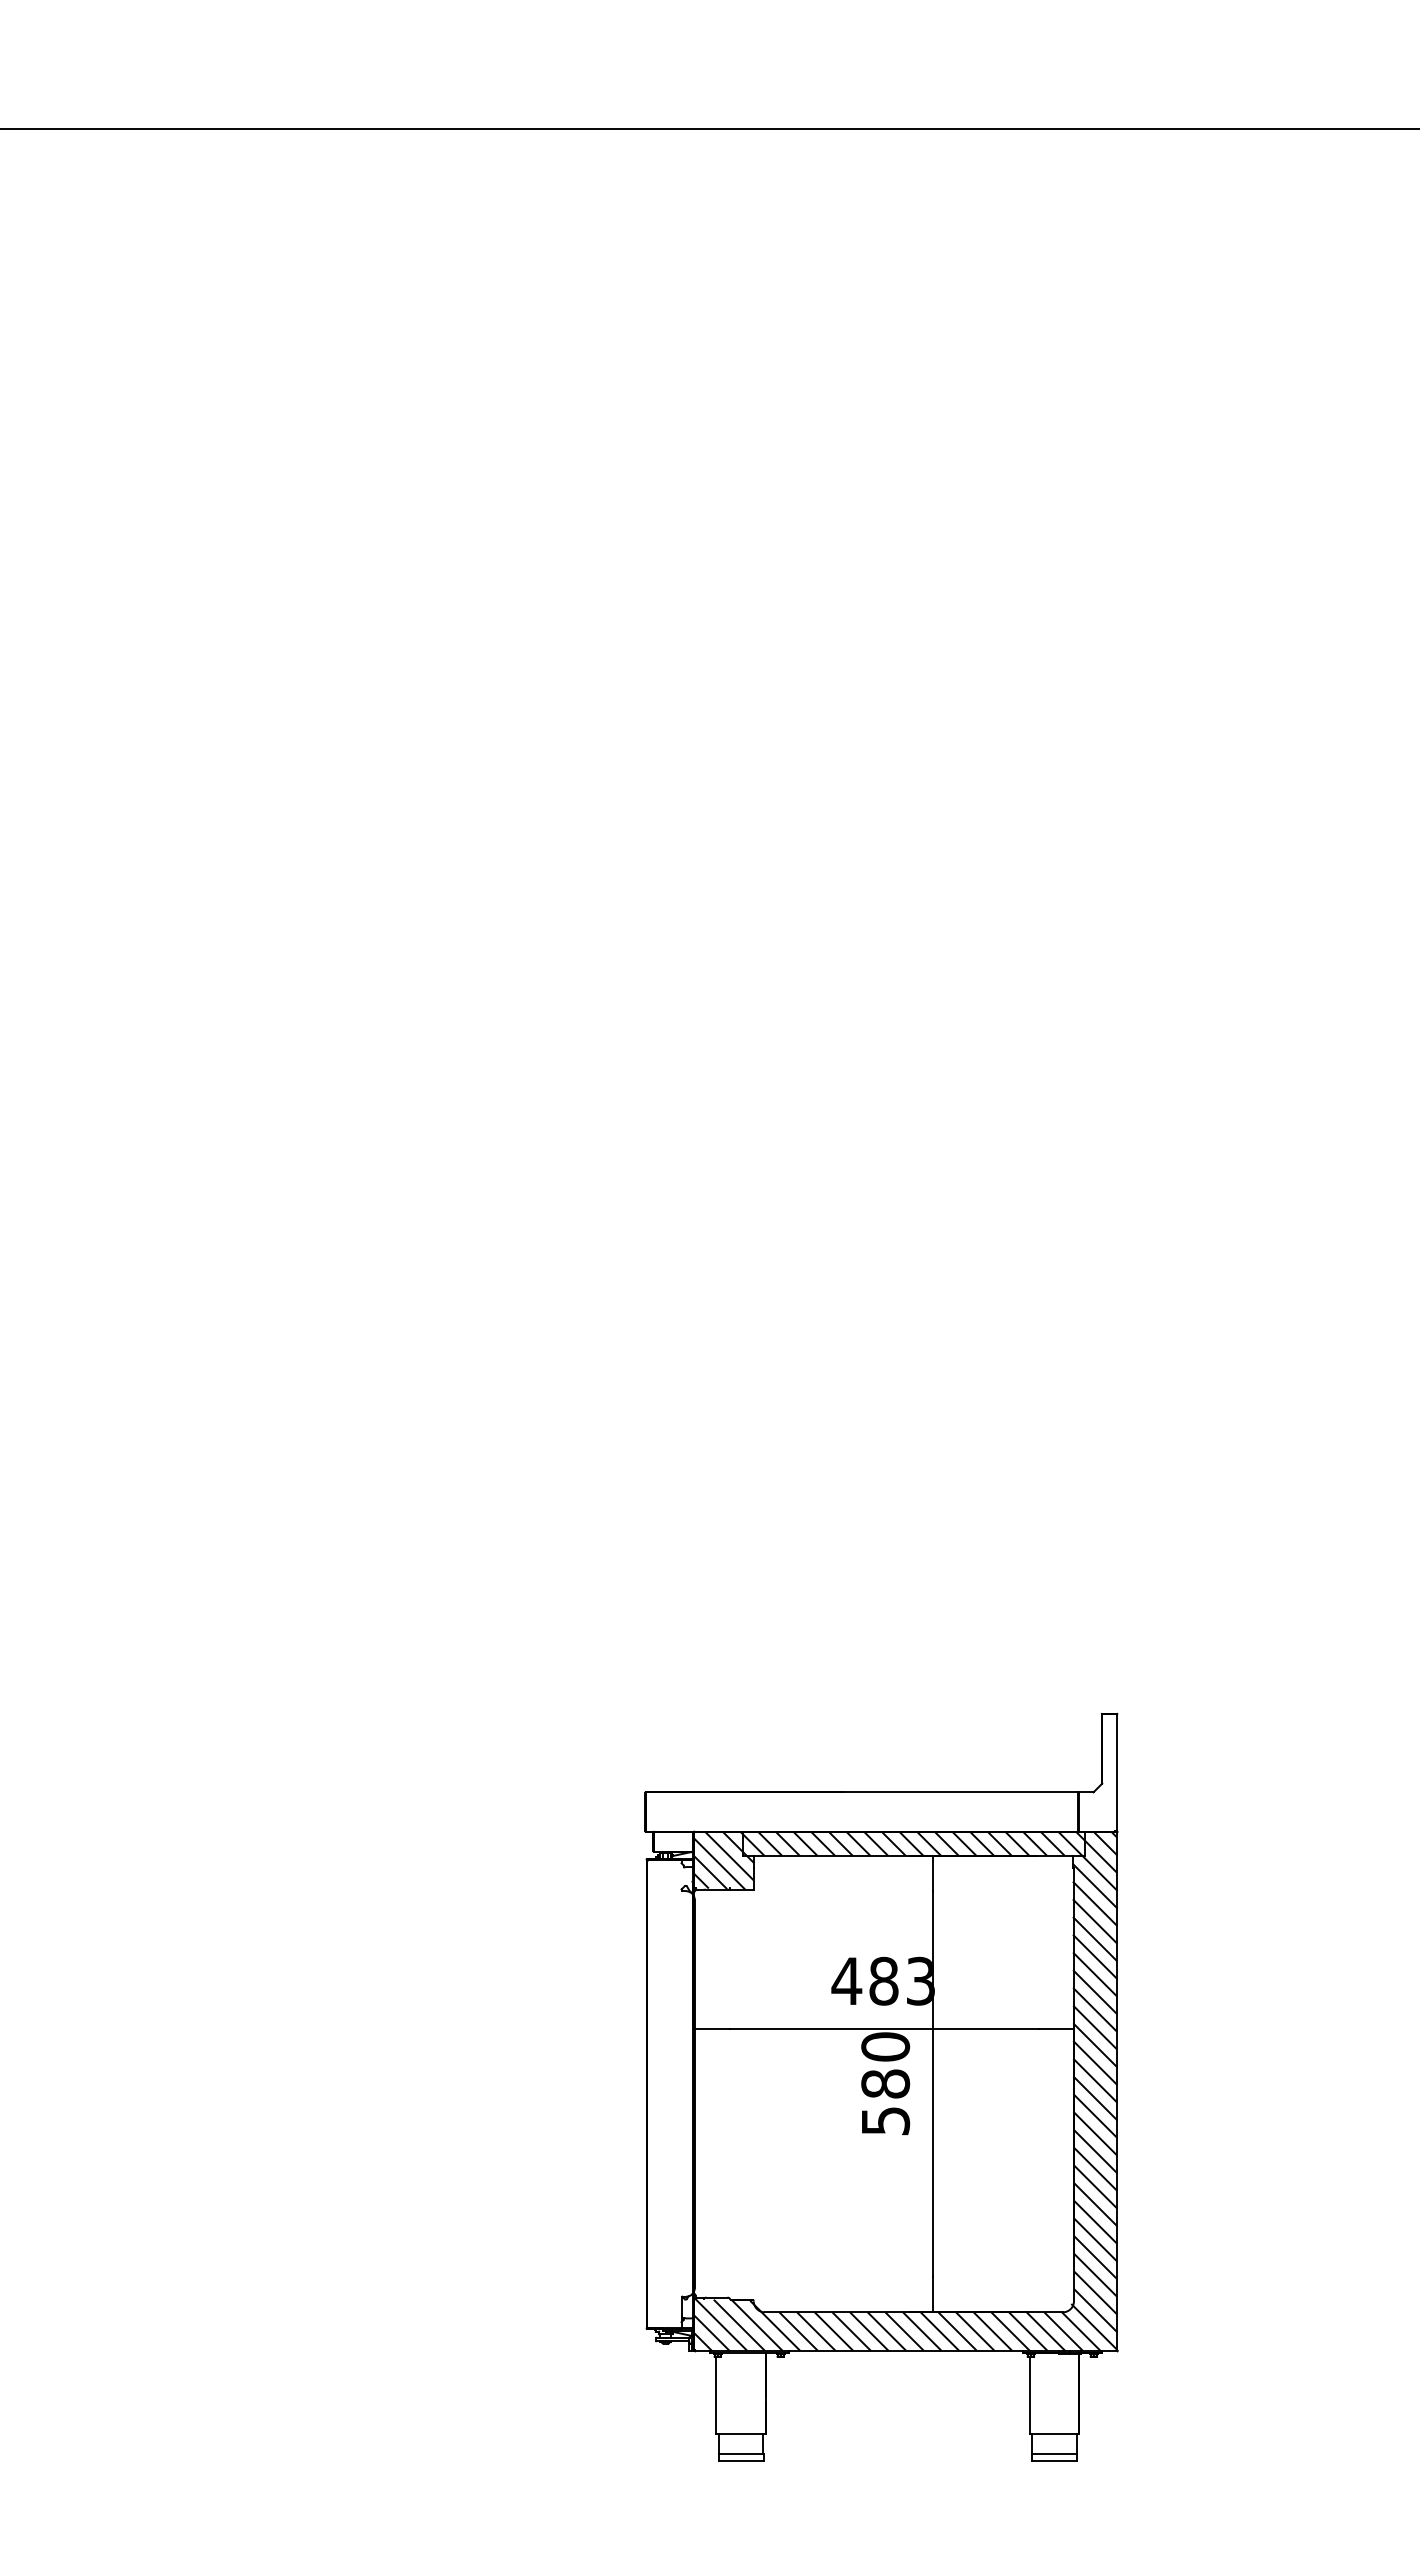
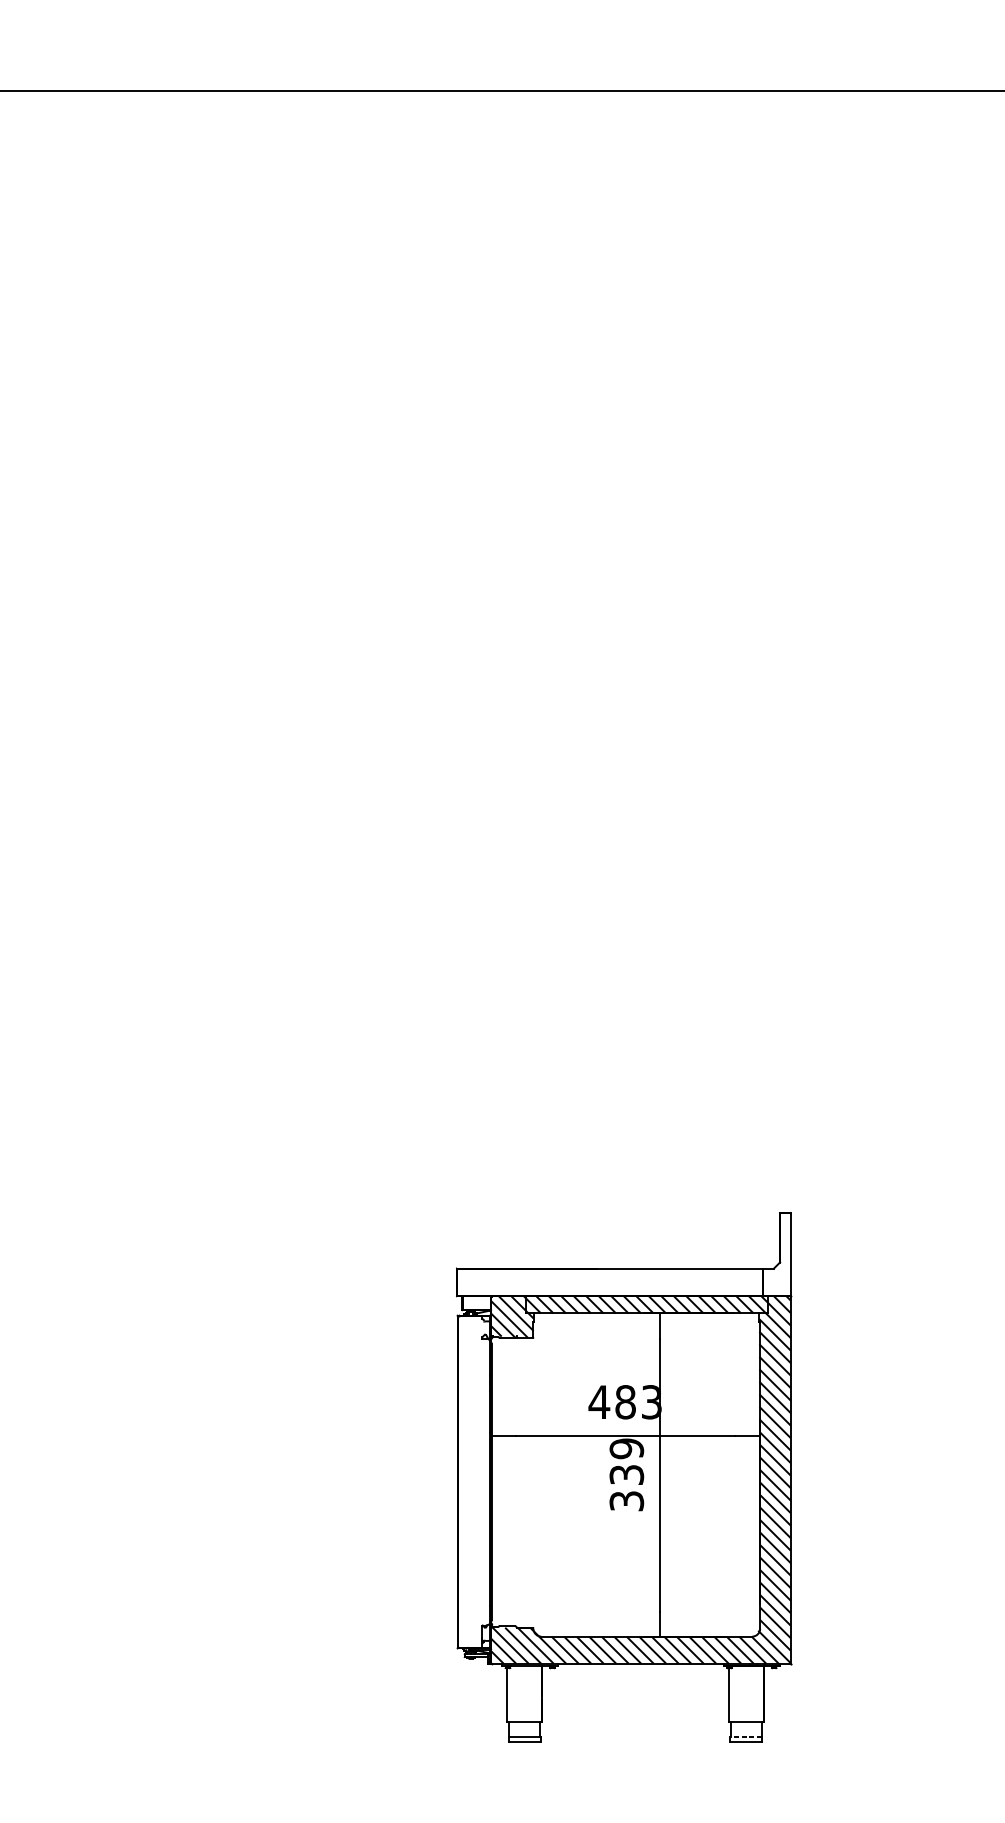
text: (885, 2083) -> (626, 1474), 580 -> 339
line: (1053, 2454) -> (745, 1737), solid -> dashed

